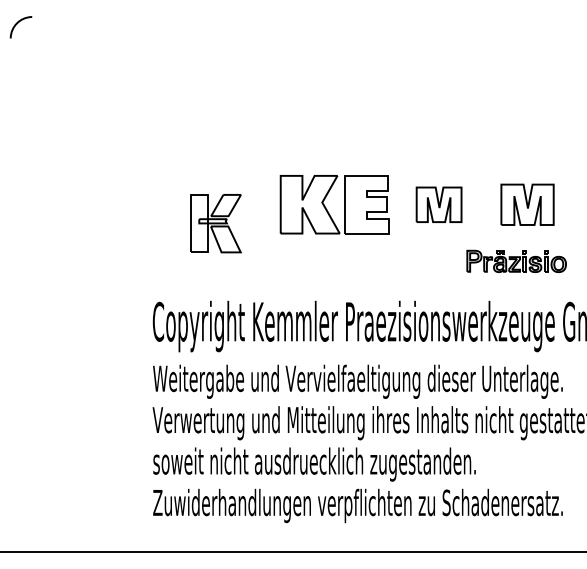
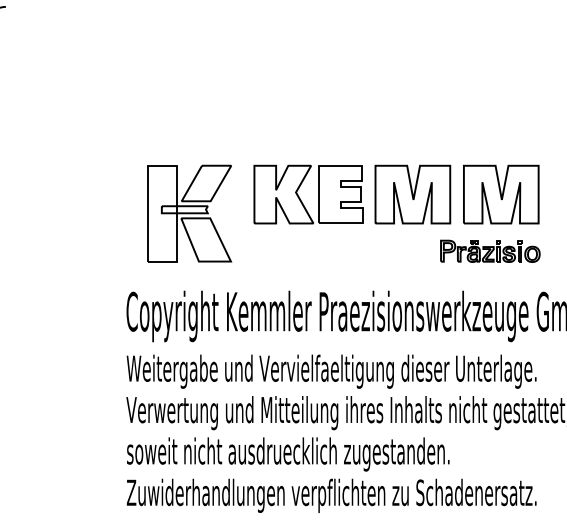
part: (438, 204) -> (412, 194), size x1.67
part: (527, 204) -> (501, 194), size x1.43
part: (215, 223) -> (189, 213), size x1.67

